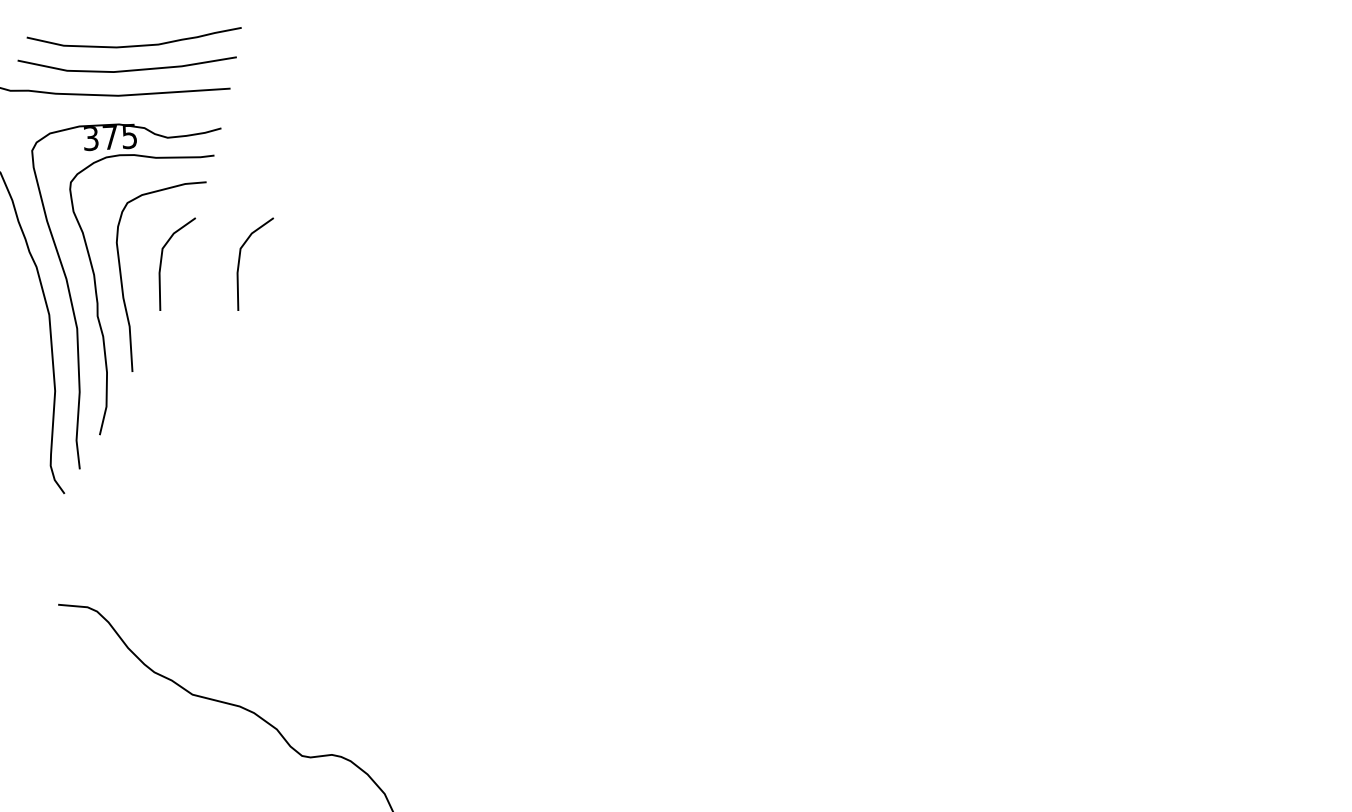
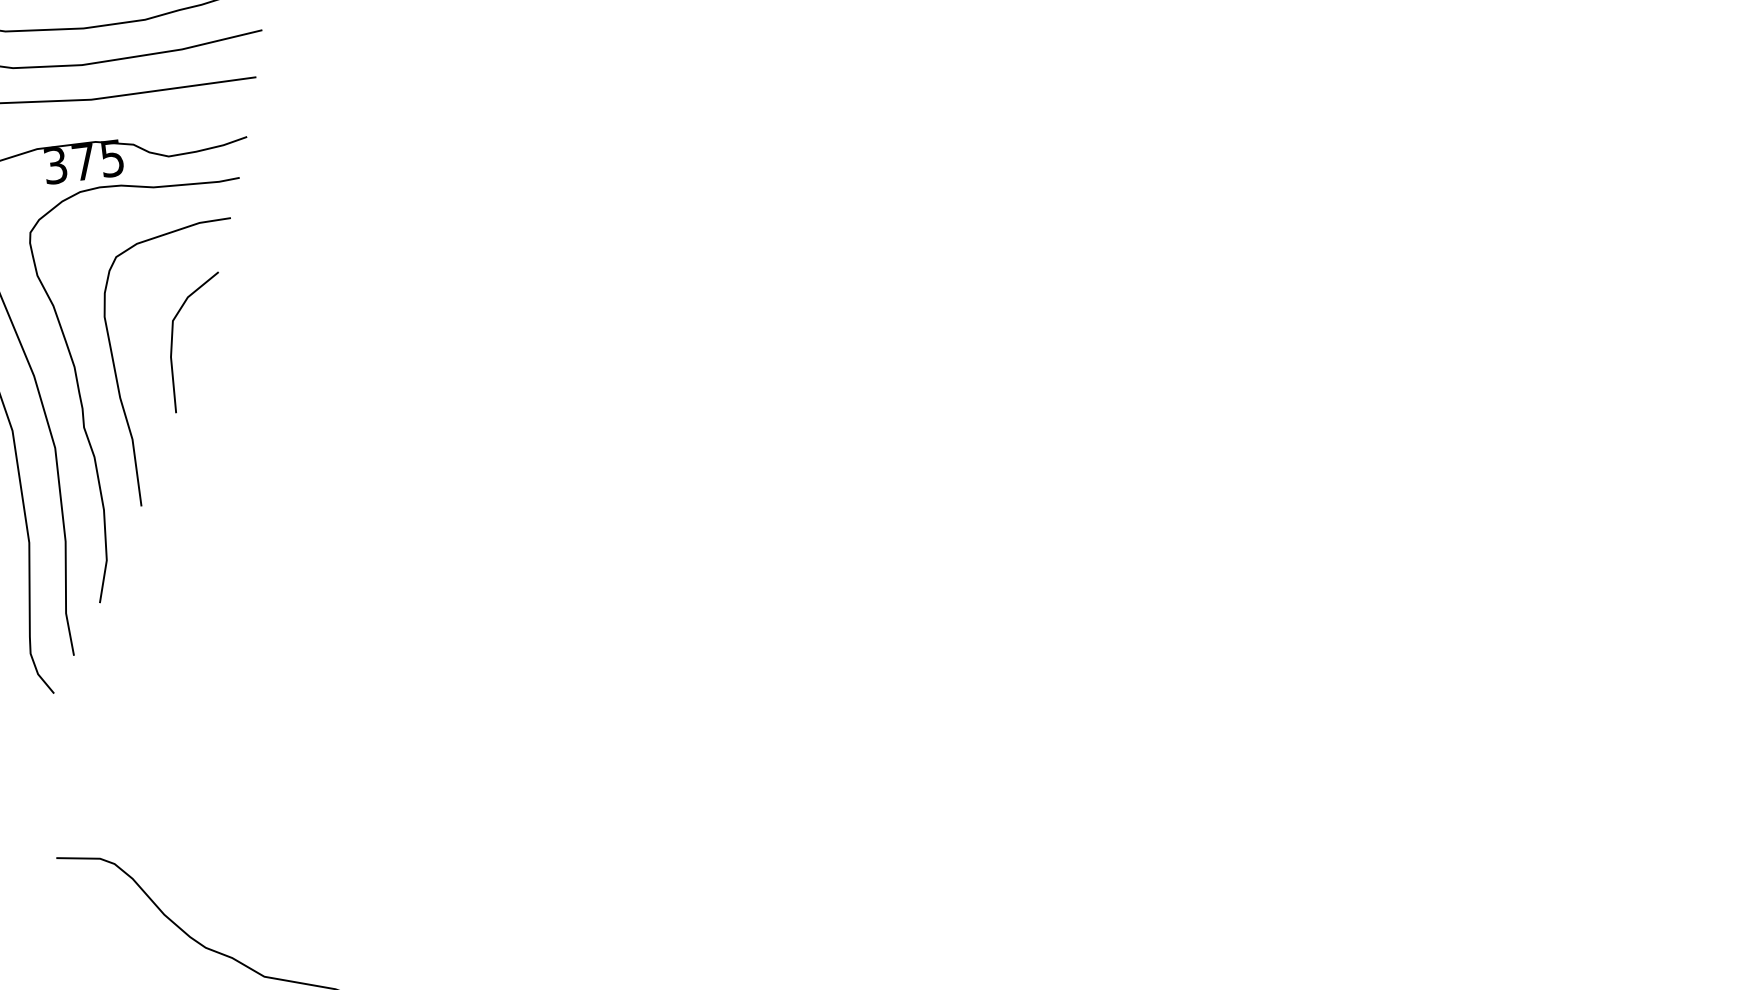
line: (240, 259) -> (289, 328), removed

